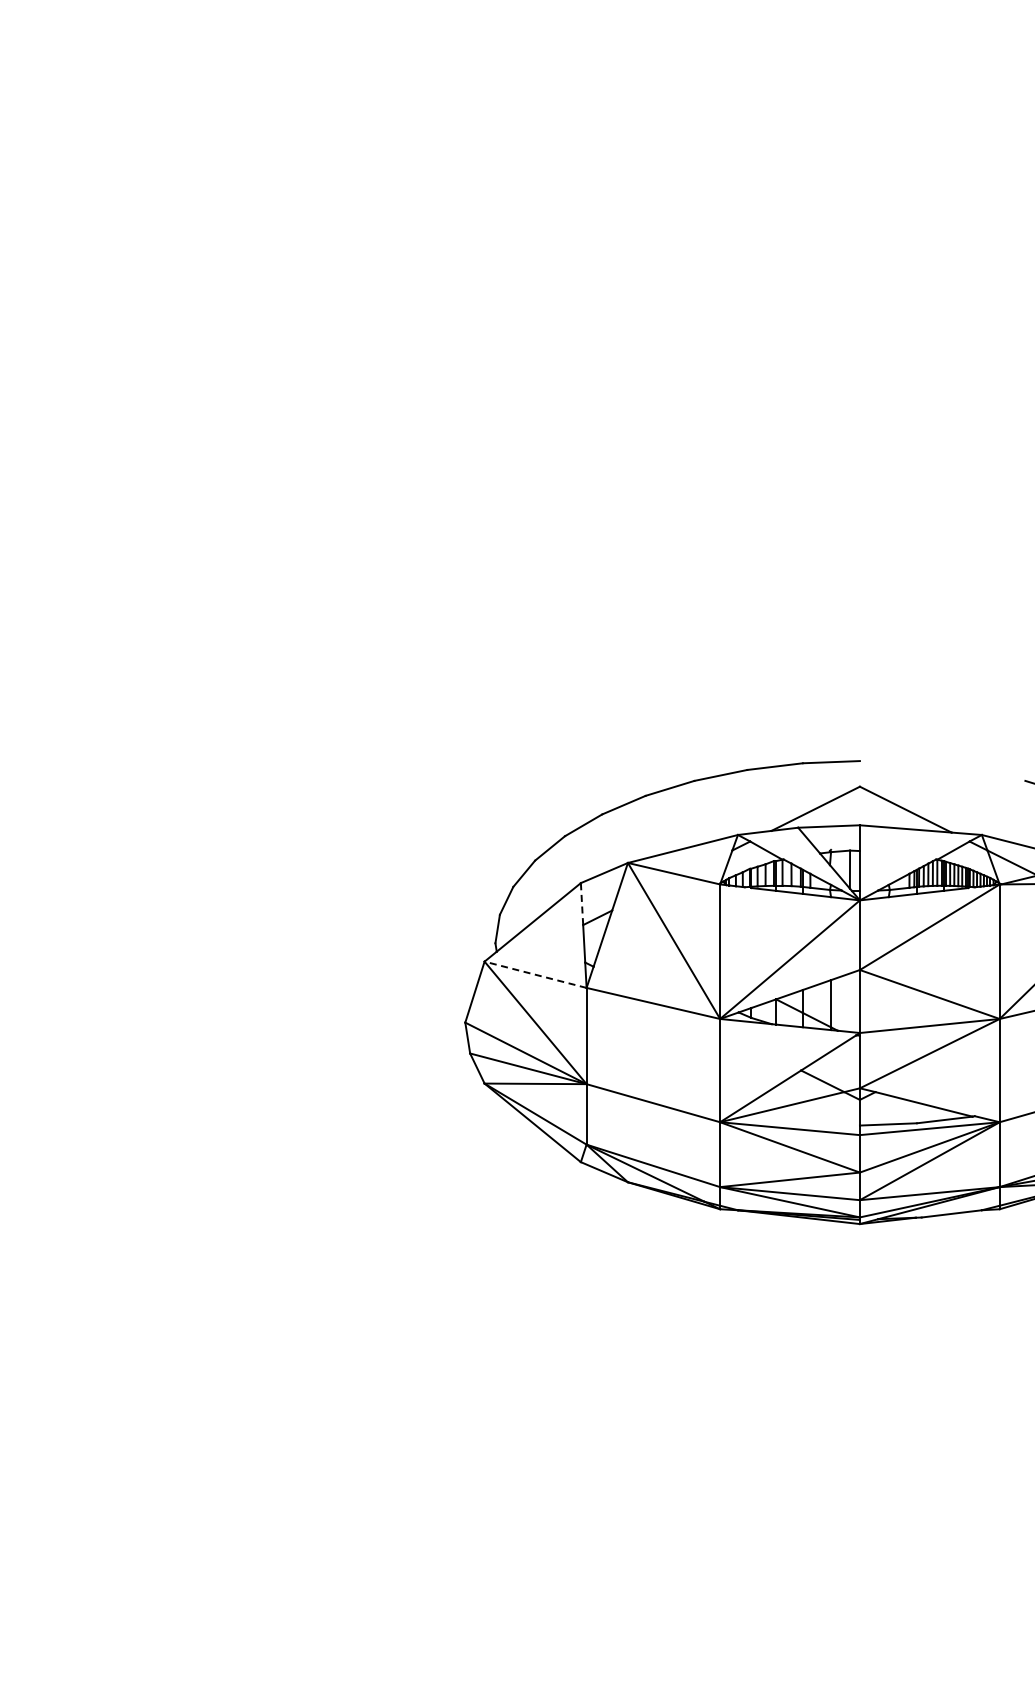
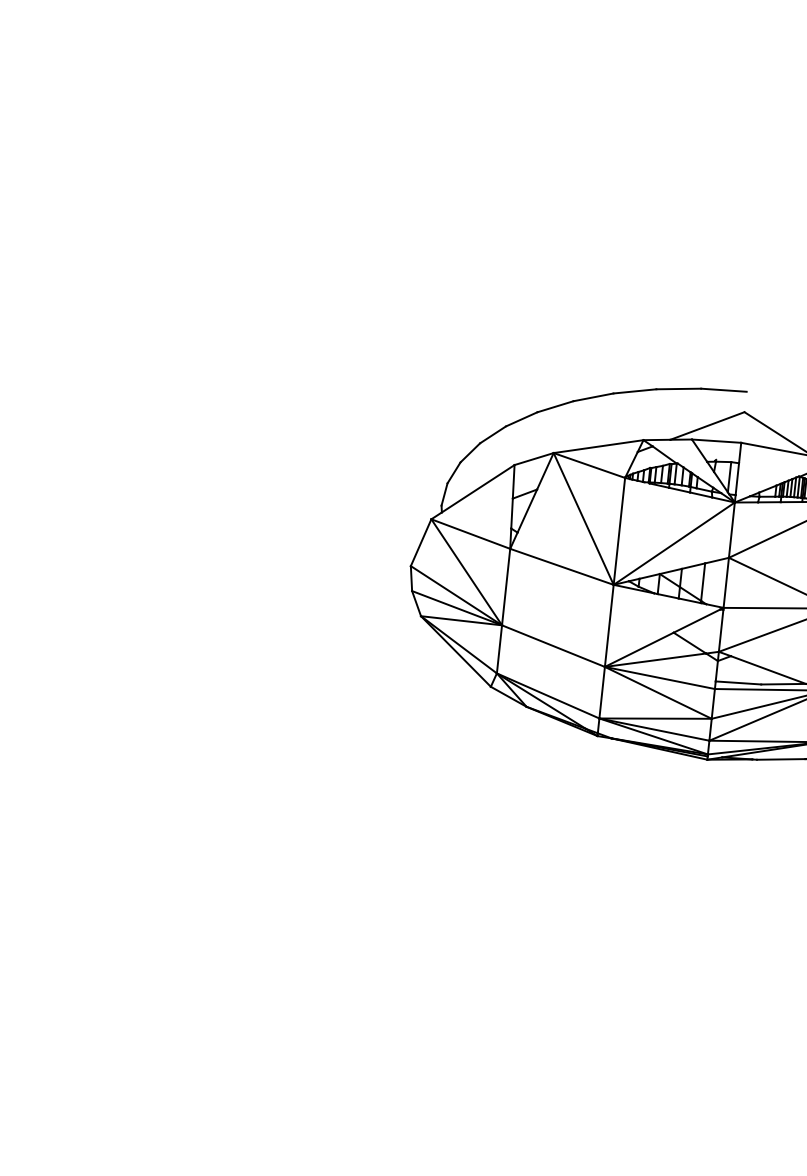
line: (582, 903) -> (514, 481), dashed -> solid
line: (535, 974) -> (470, 533), dashed -> solid

